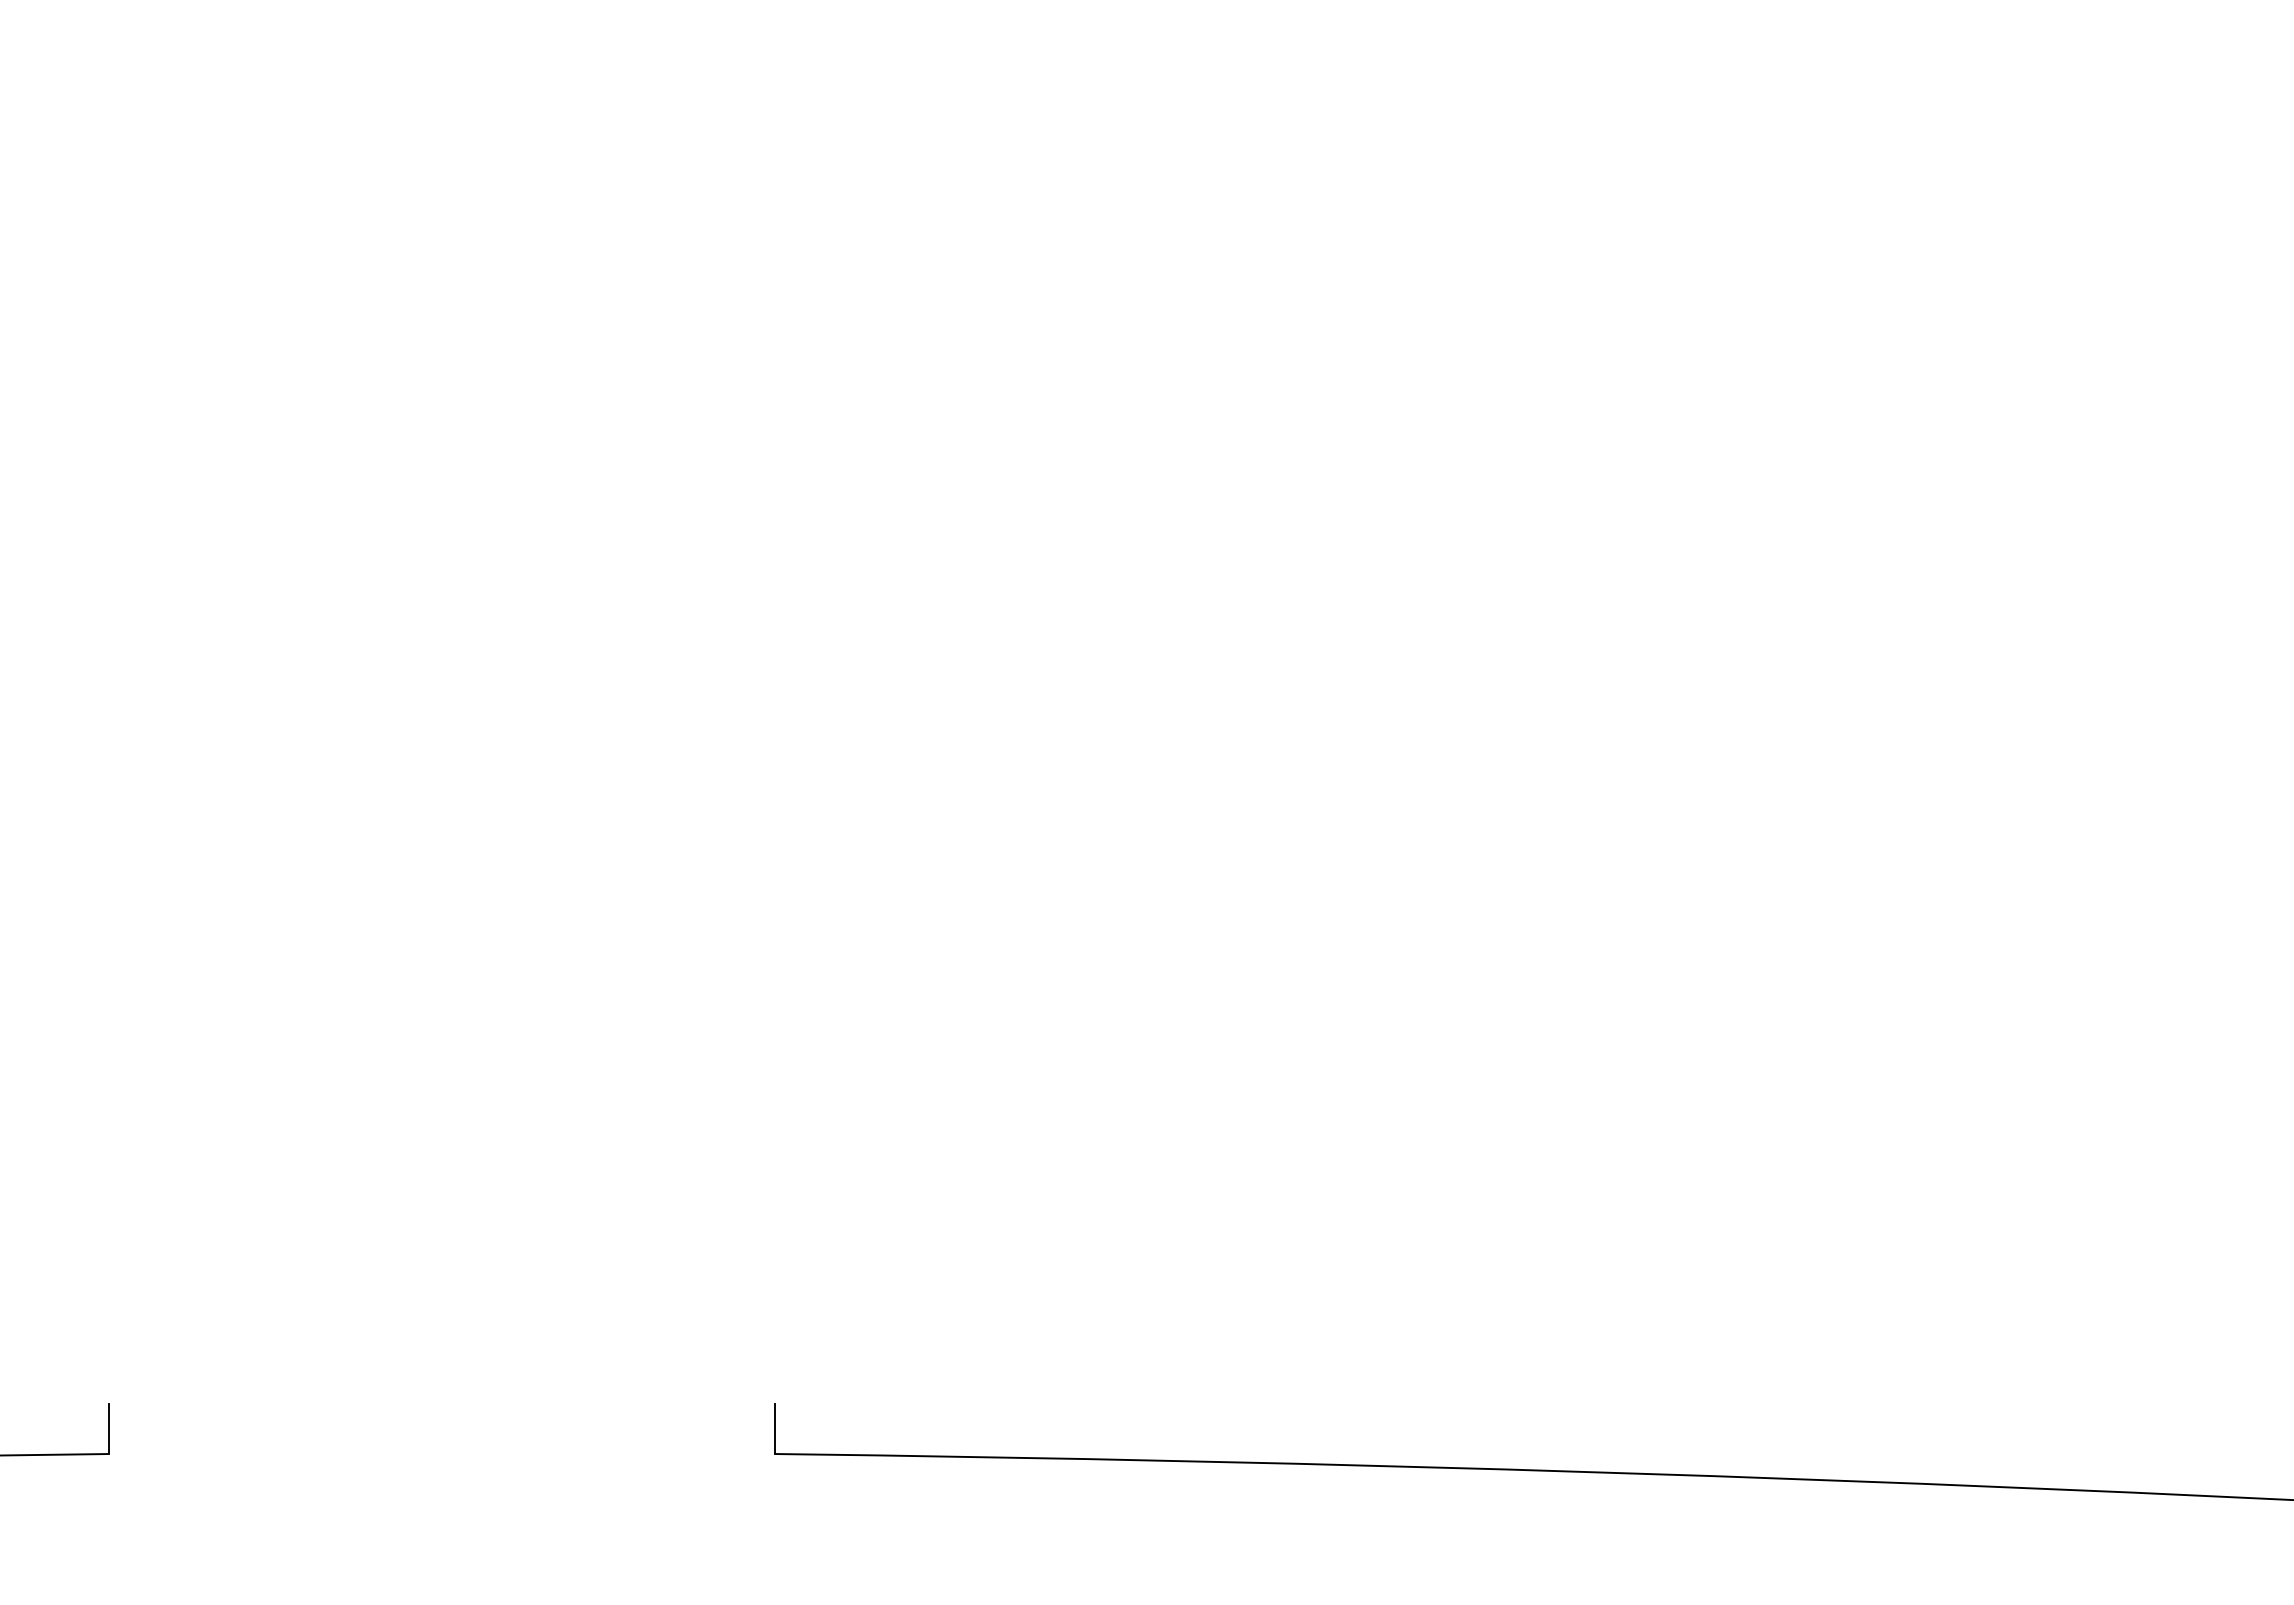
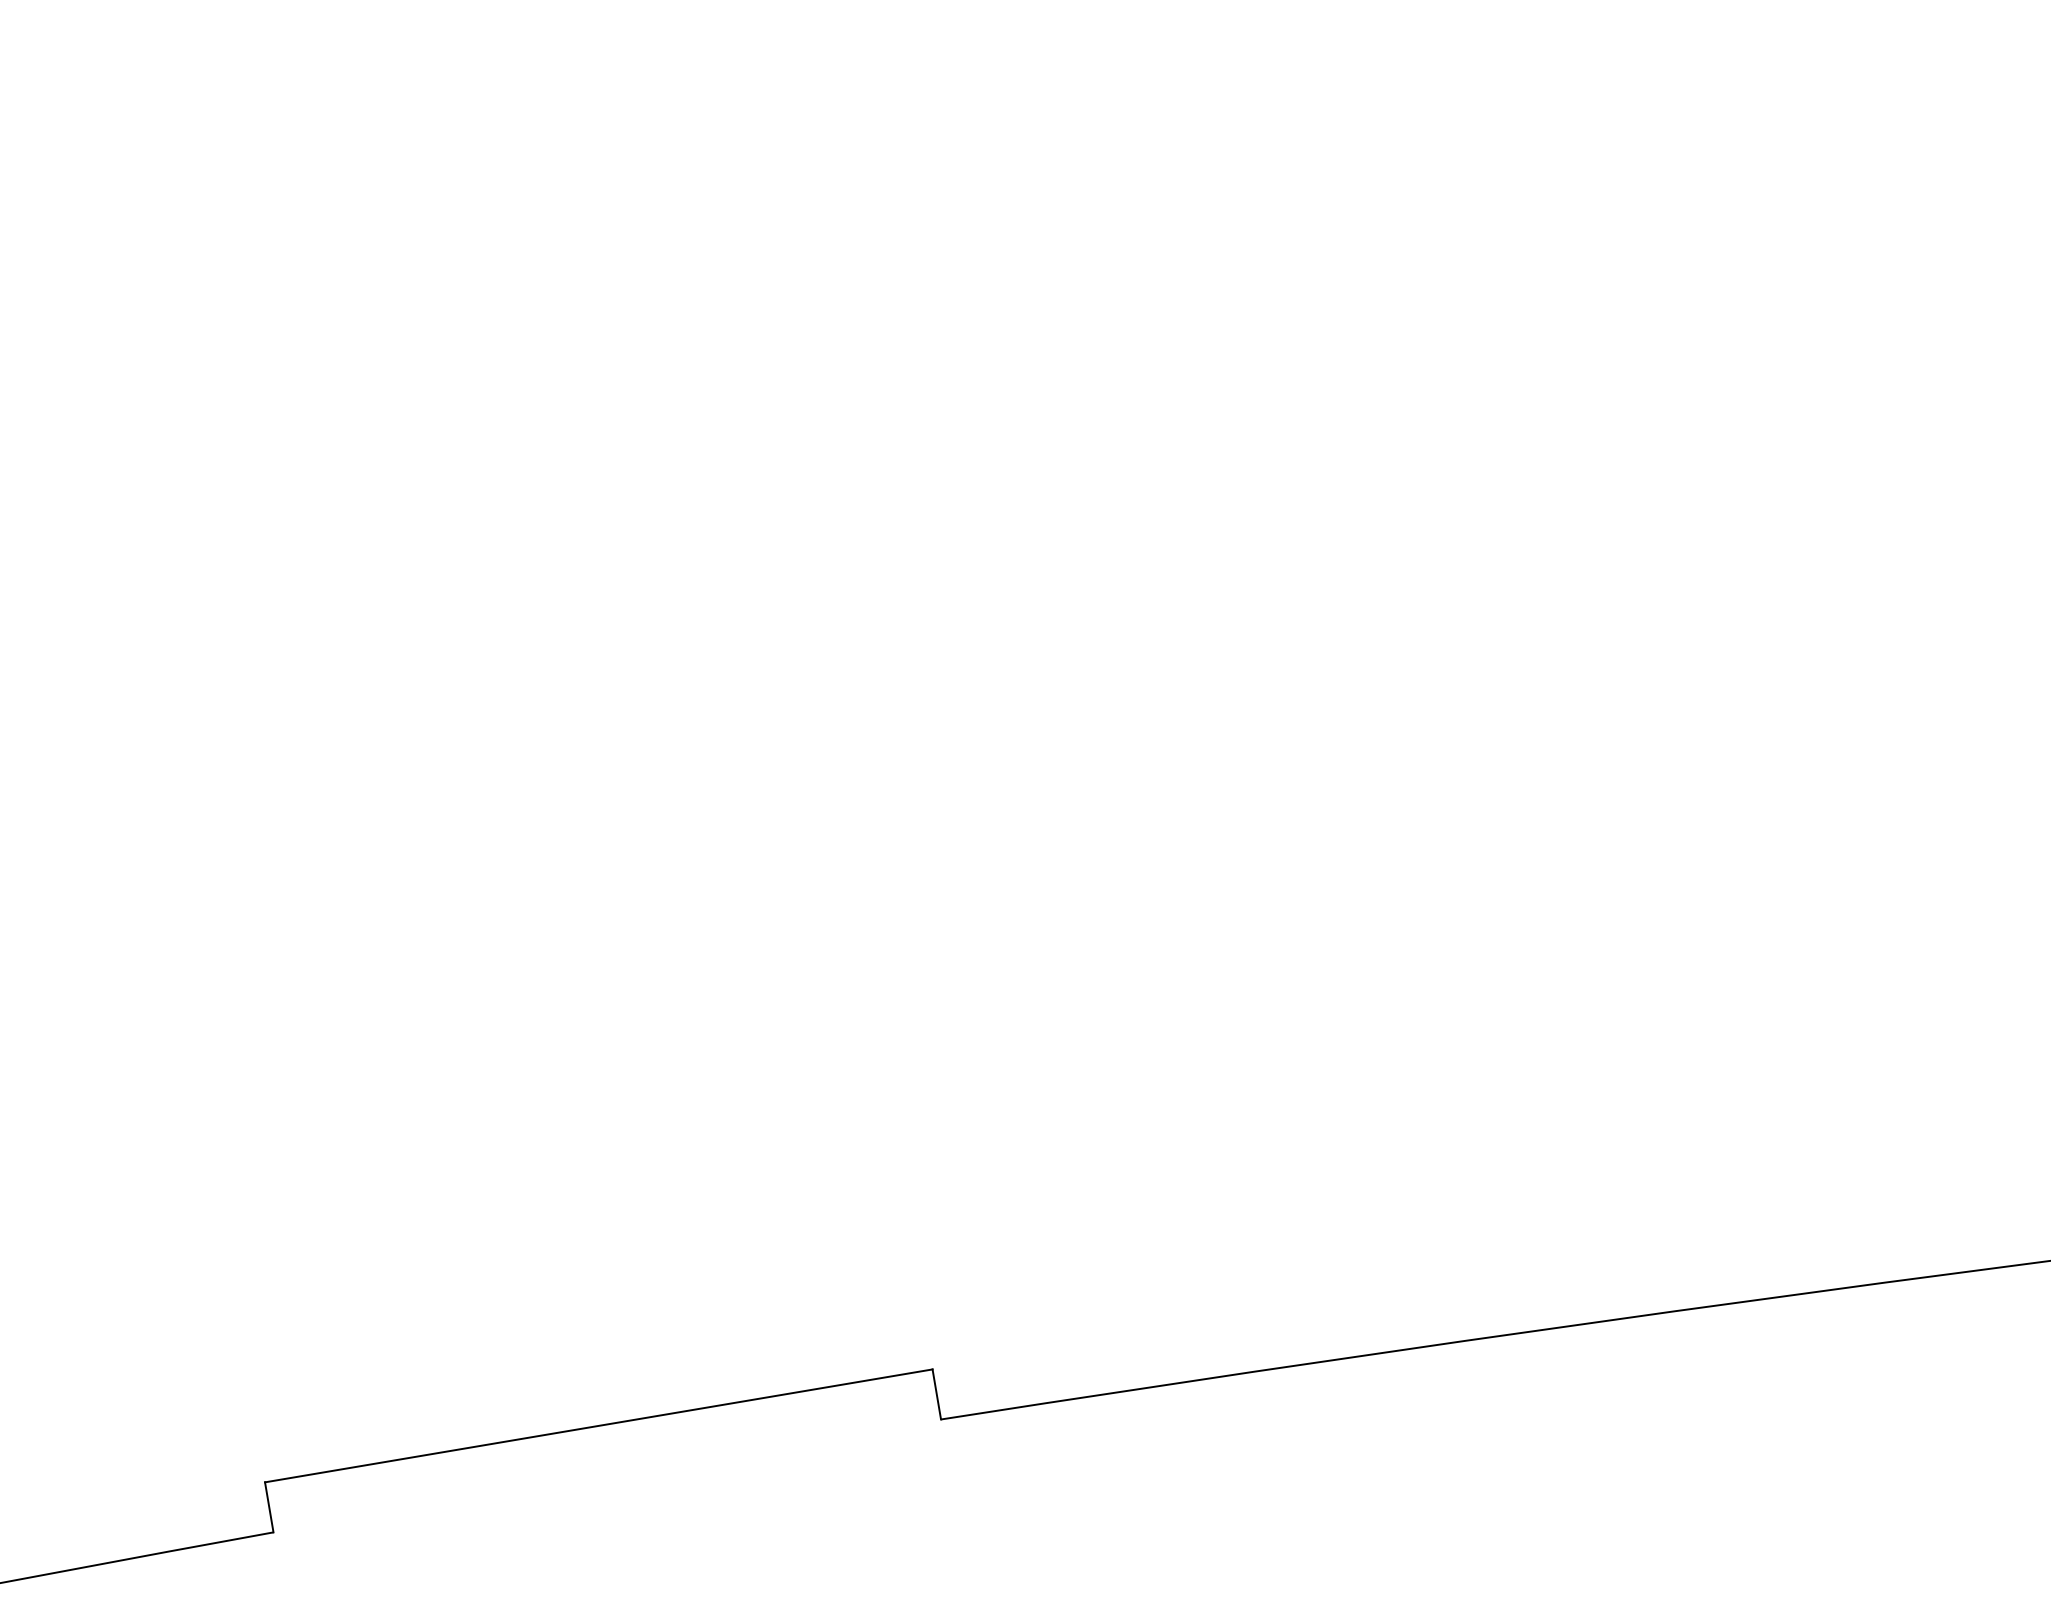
line: (441, 1404) -> (598, 1426), added

